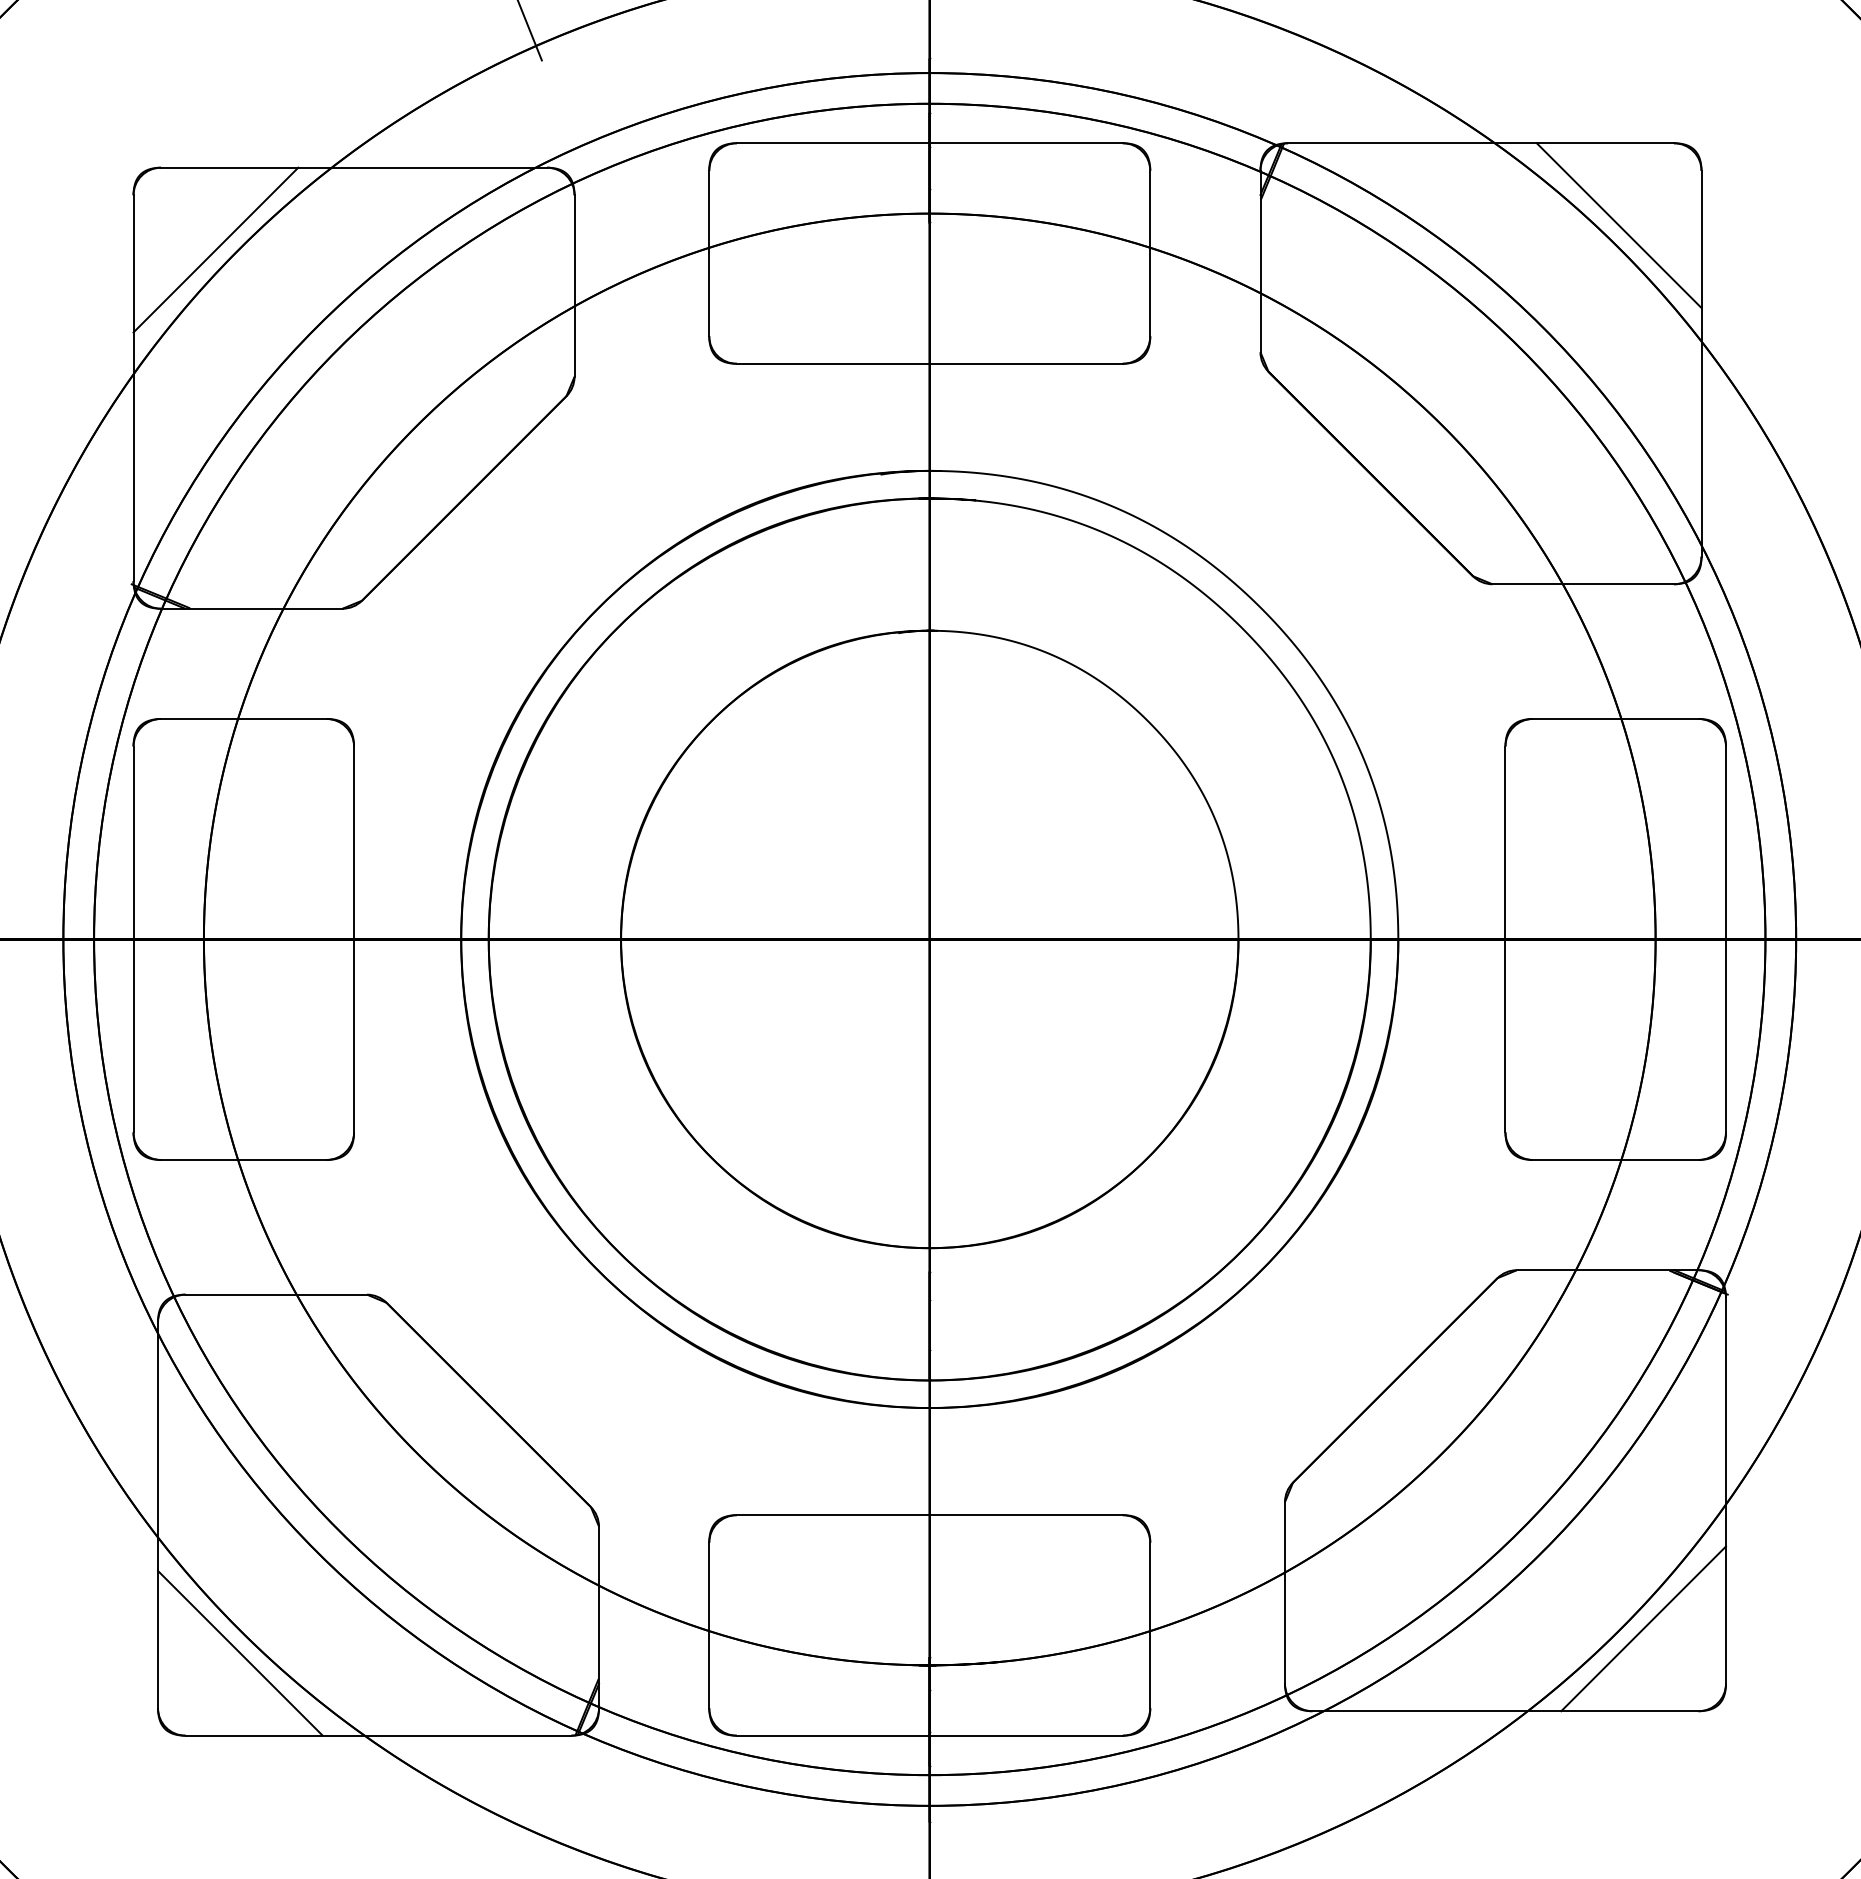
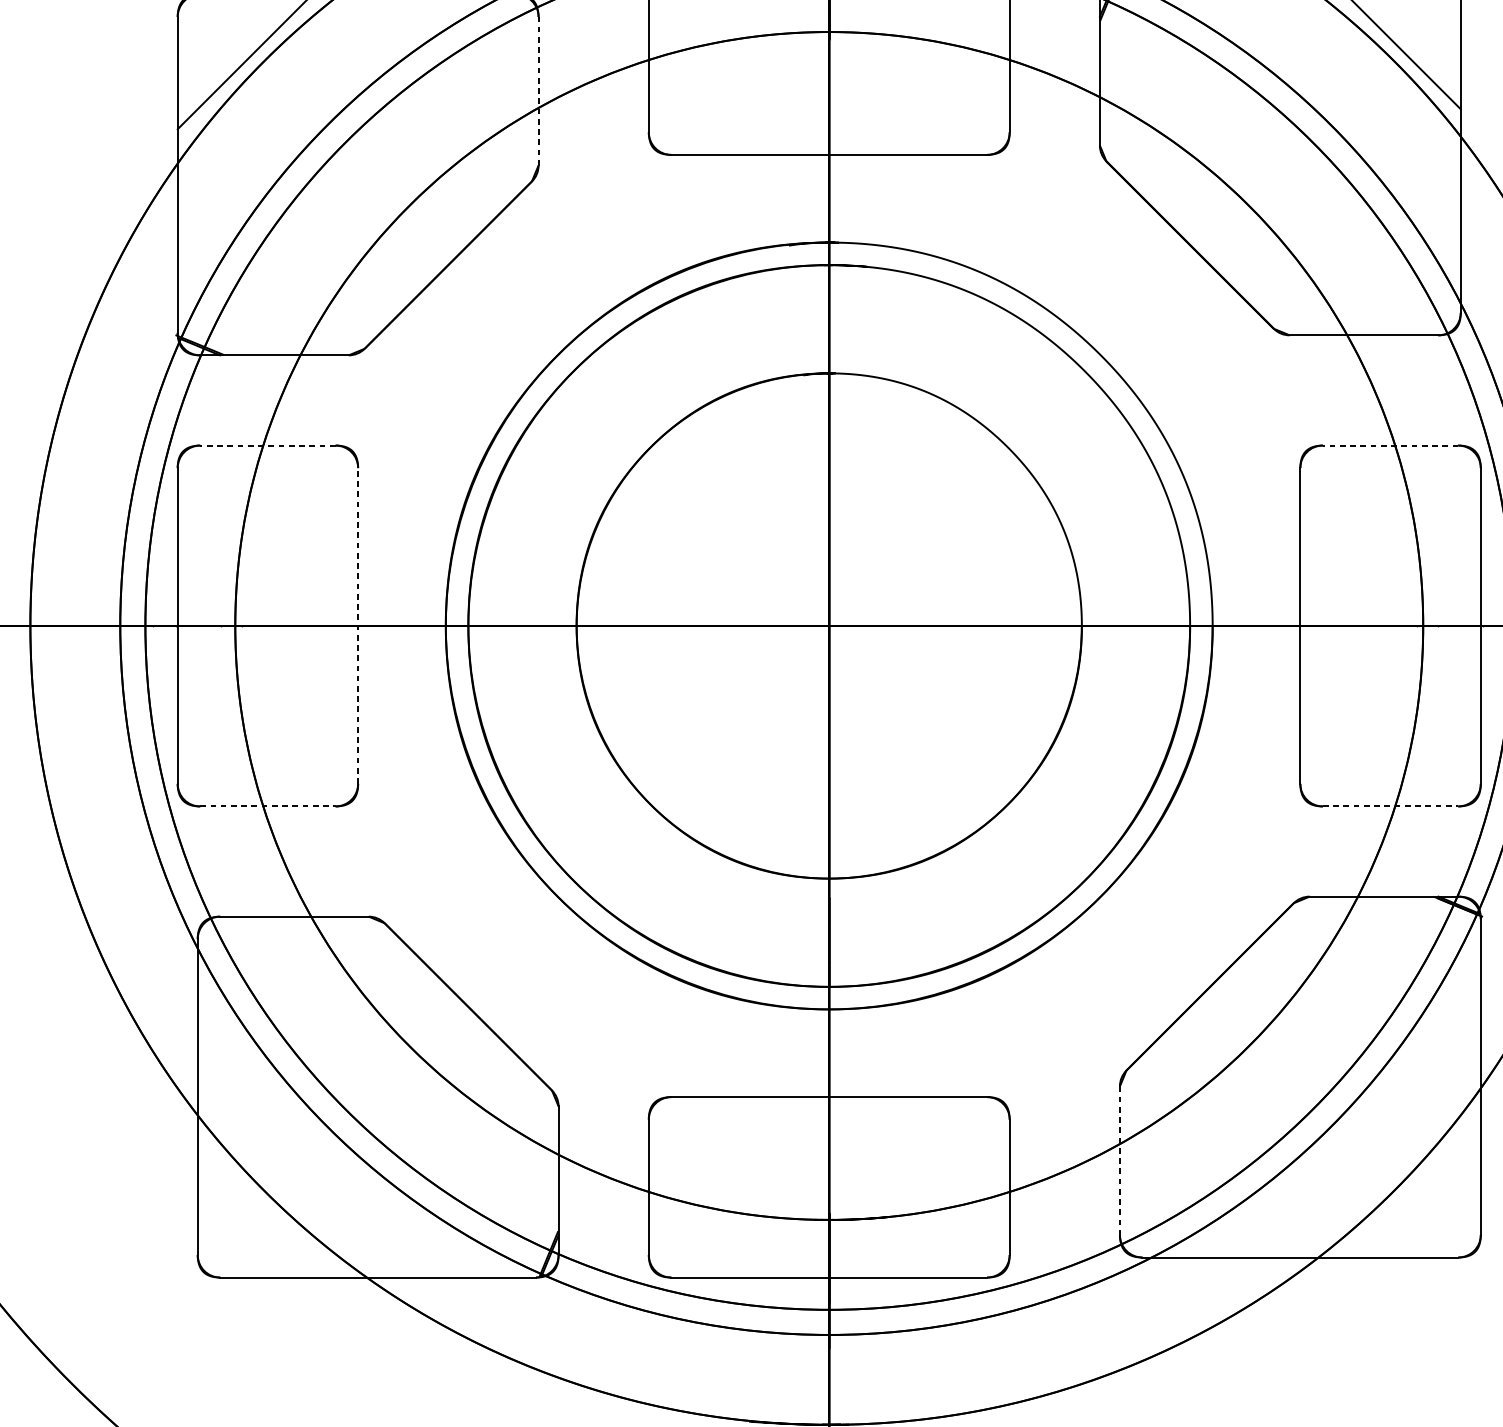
line: (574, 286) -> (538, 91), solid -> dashed
line: (243, 718) -> (267, 445), solid -> dashed
line: (1615, 718) -> (1390, 445), solid -> dashed
line: (354, 939) -> (358, 626), solid -> dashed
line: (243, 1159) -> (267, 806), solid -> dashed
line: (1615, 1159) -> (1390, 806), solid -> dashed
line: (1284, 1592) -> (1119, 1160), solid -> dashed
line: (1643, 1628) -> (1413, 1189), removed
line: (240, 1652) -> (265, 1209), removed

